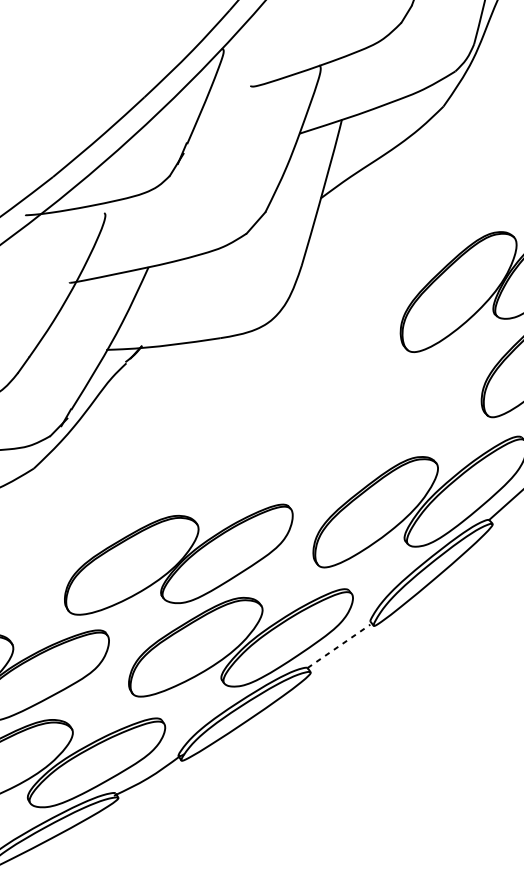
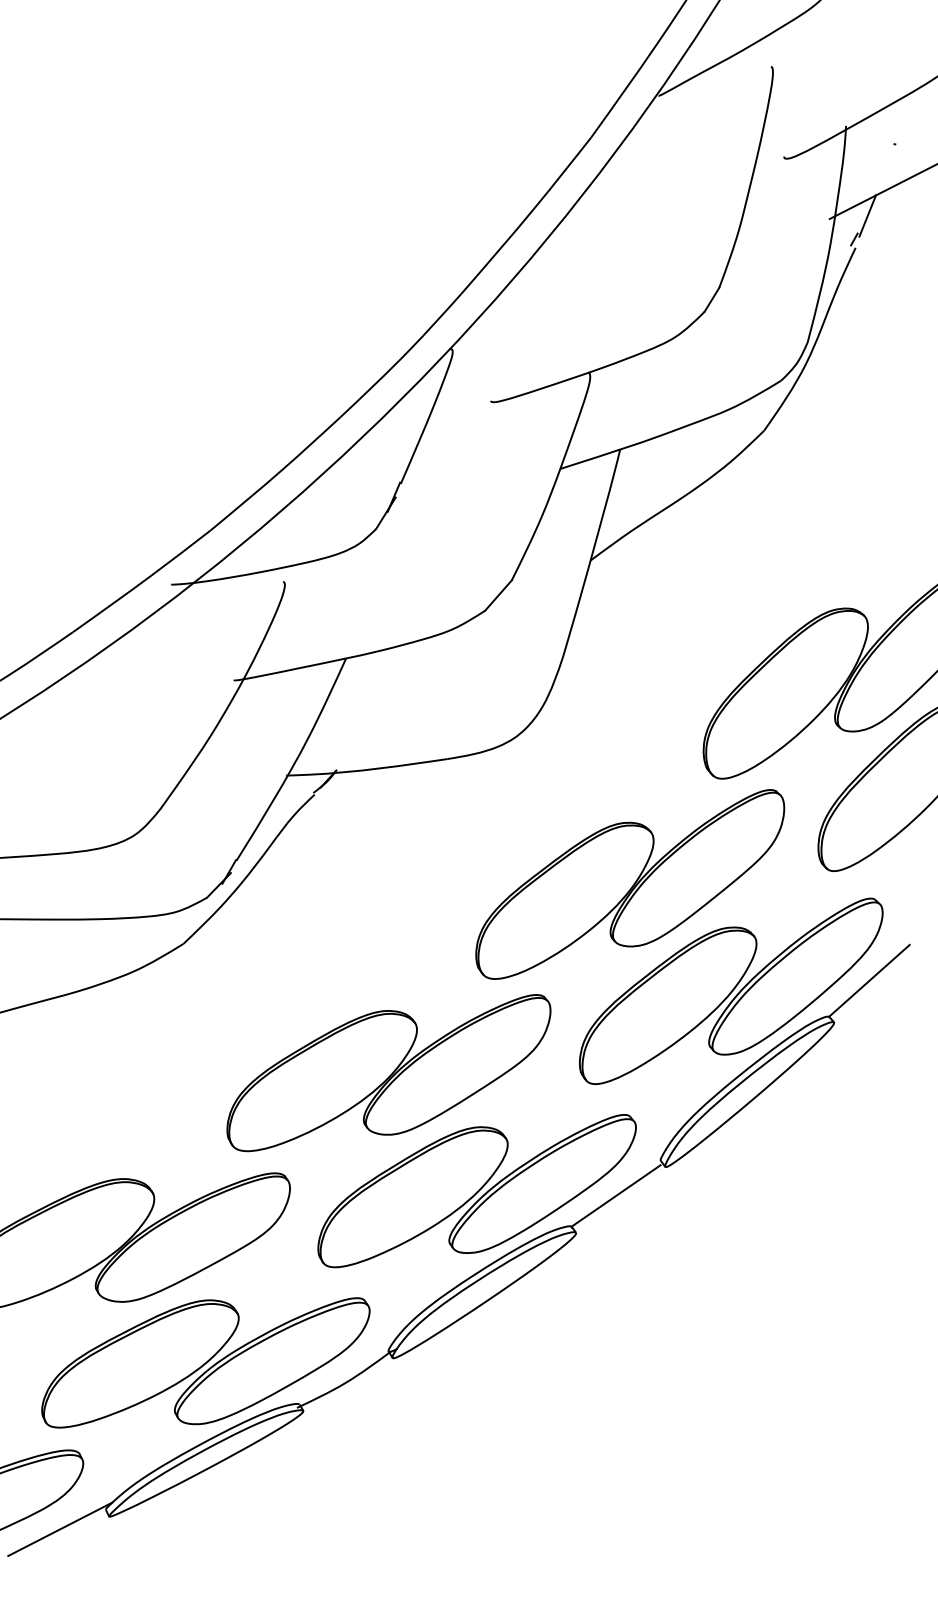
part: (349, 426) -> (630, 884), added
line: (339, 646) -> (616, 1195), dashed -> solid

